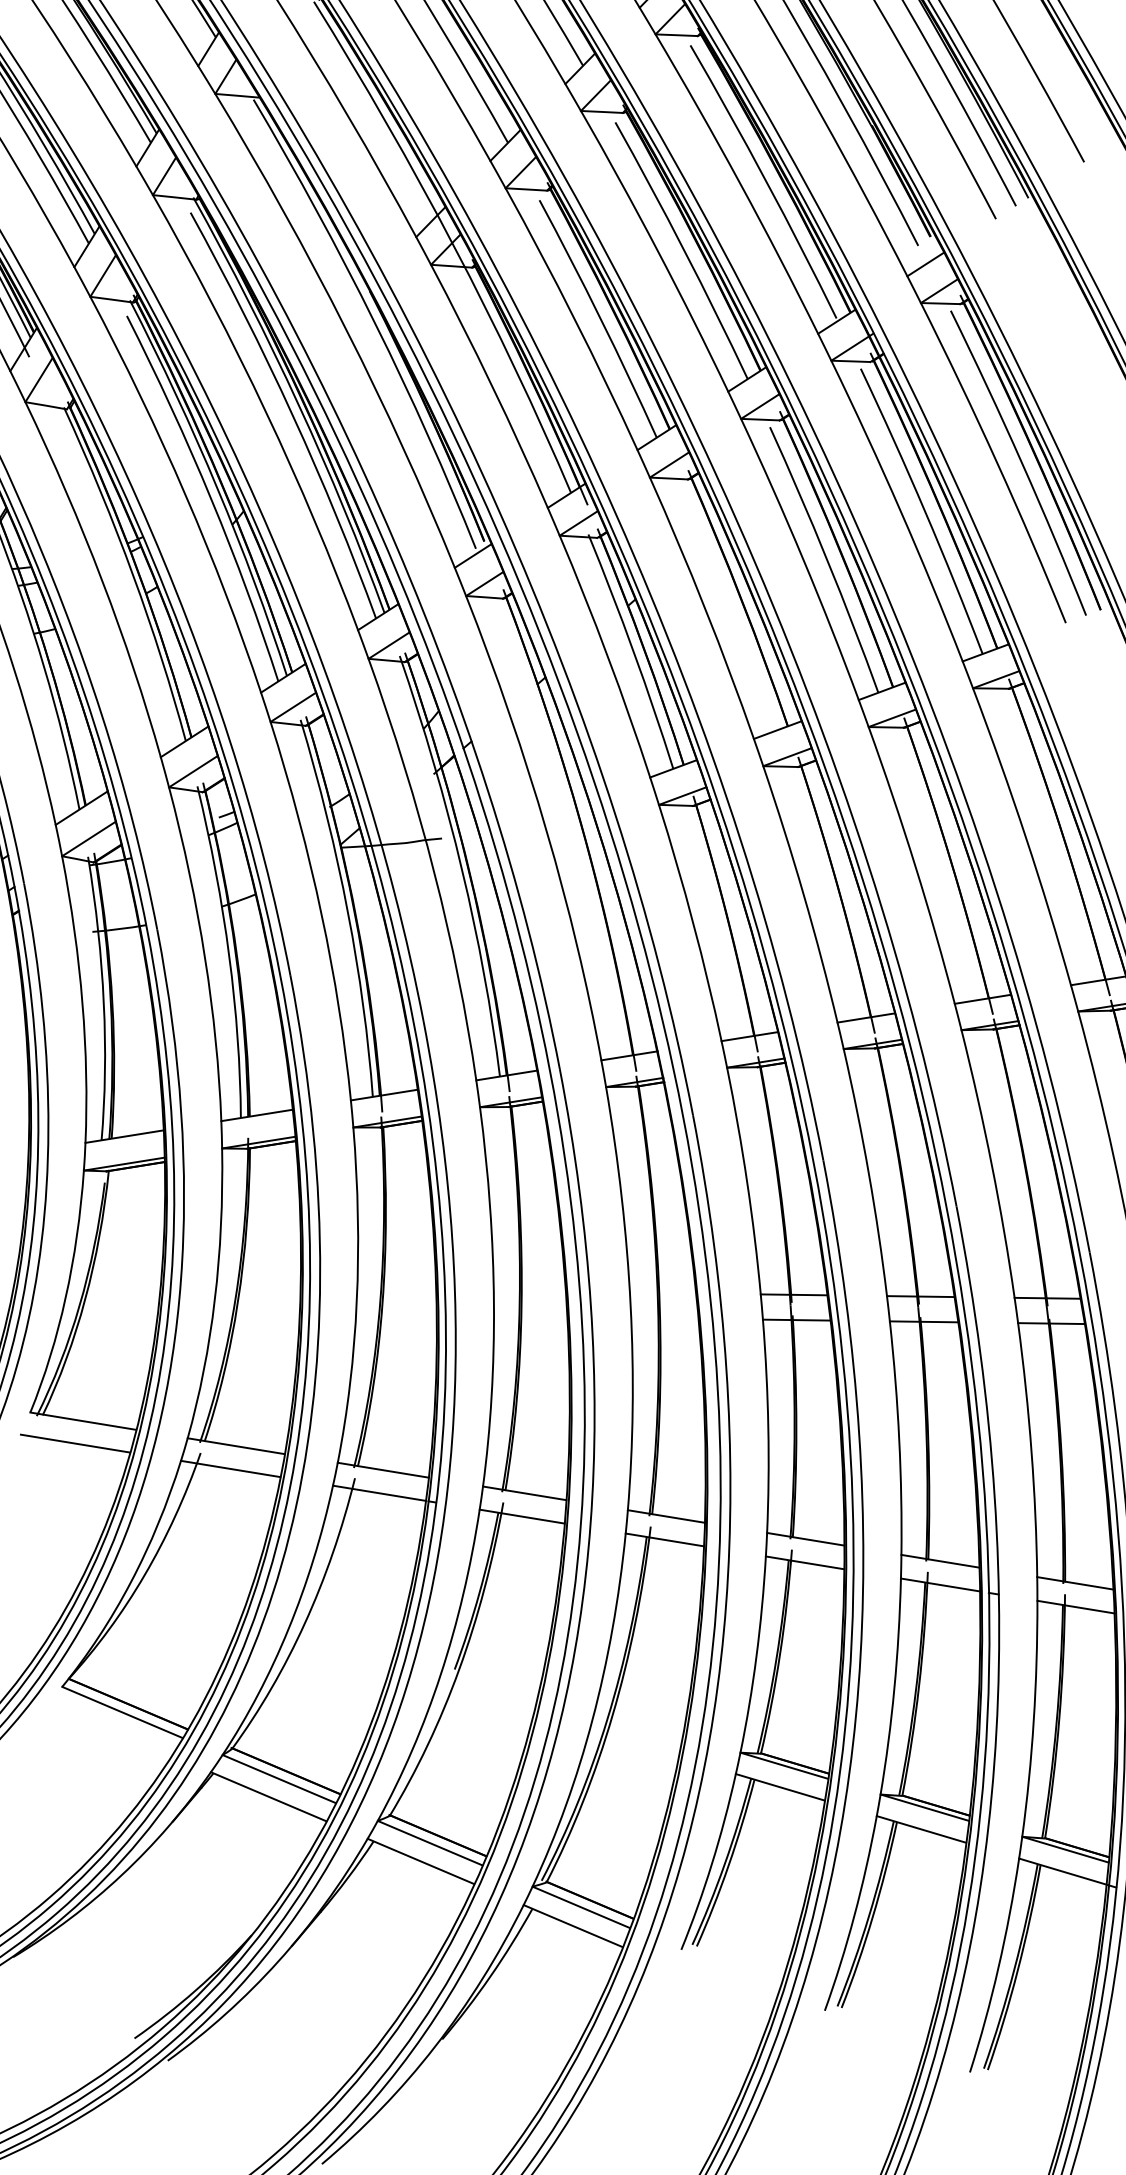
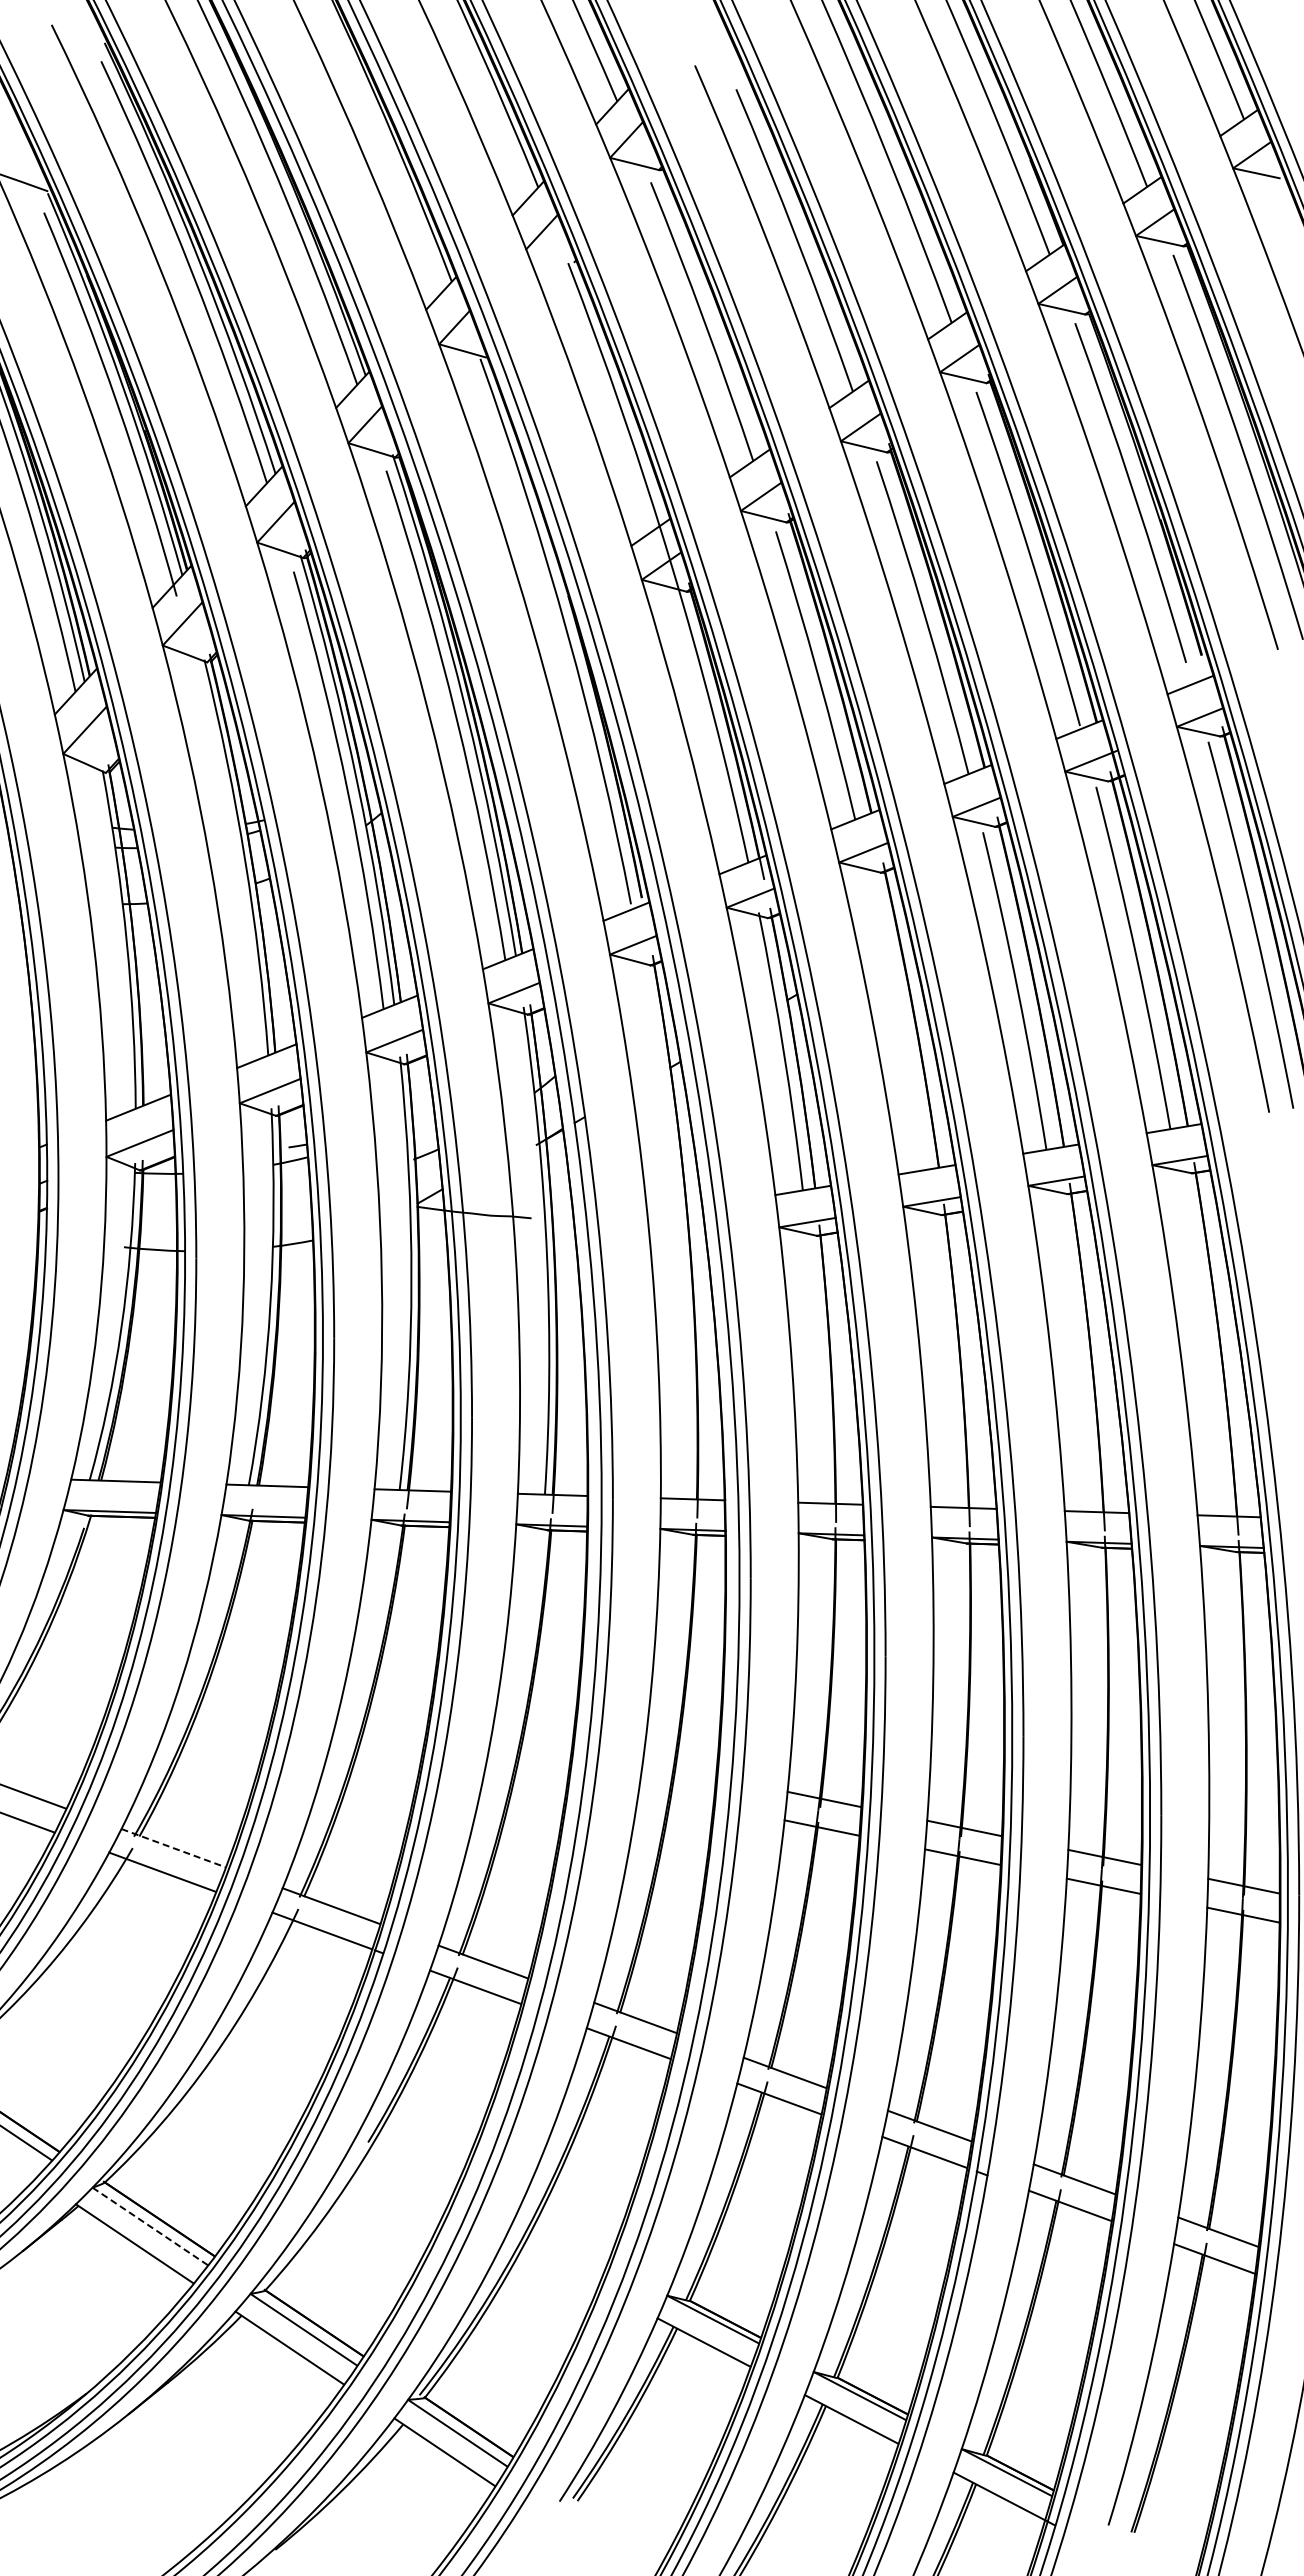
line: (237, 1446) -> (174, 1848), solid -> dashed
line: (279, 1779) -> (150, 2226), solid -> dashed

